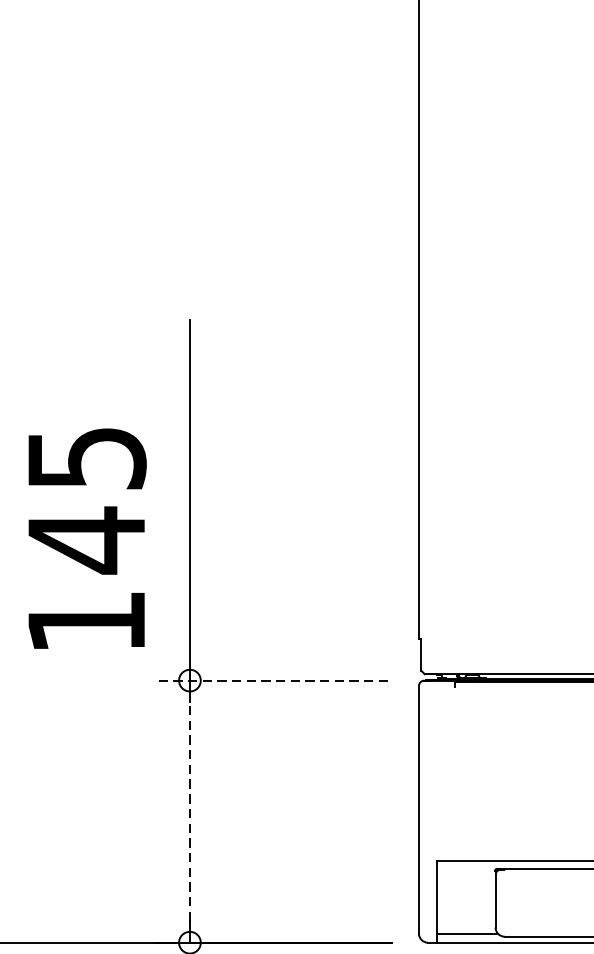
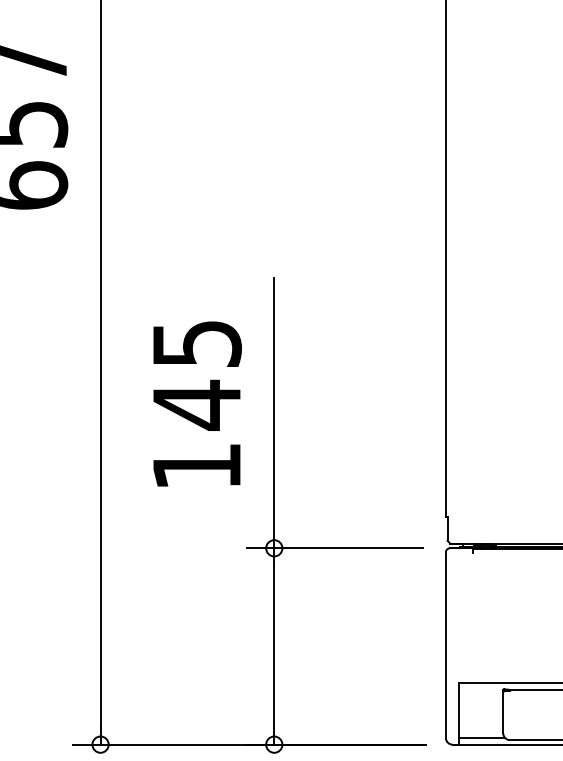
text: (87, 538) -> (197, 403), moved
line: (270, 680) -> (334, 548), dashed -> solid
line: (190, 811) -> (274, 646), dashed -> solid

